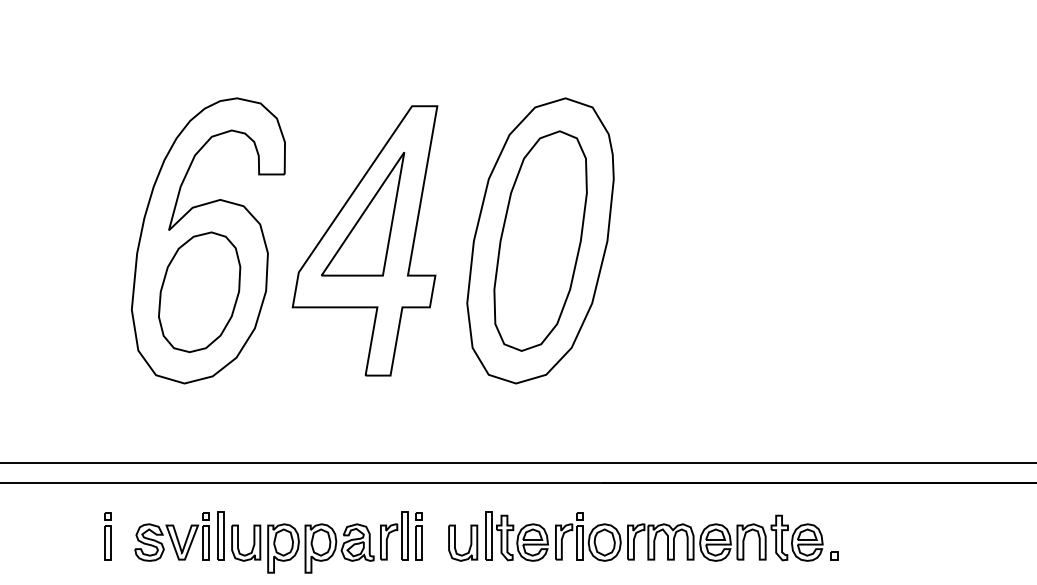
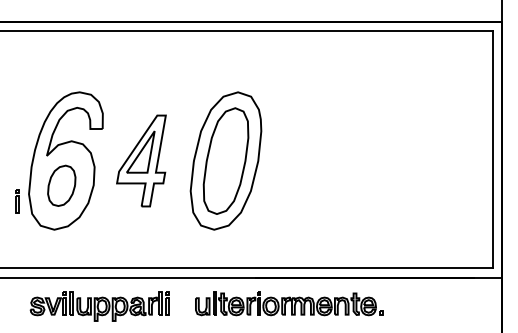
part: (365, 239) -> (141, 160), size x0.7
part: (199, 291) -> (61, 185), size x0.7
line: (105, 536) -> (16, 201), moved
part: (643, 536) -> (289, 303), moved

